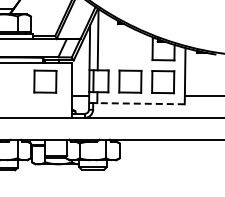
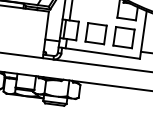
part: (45, 81) -> (23, 24), removed
line: (136, 103) -> (98, 52), dashed -> solid

